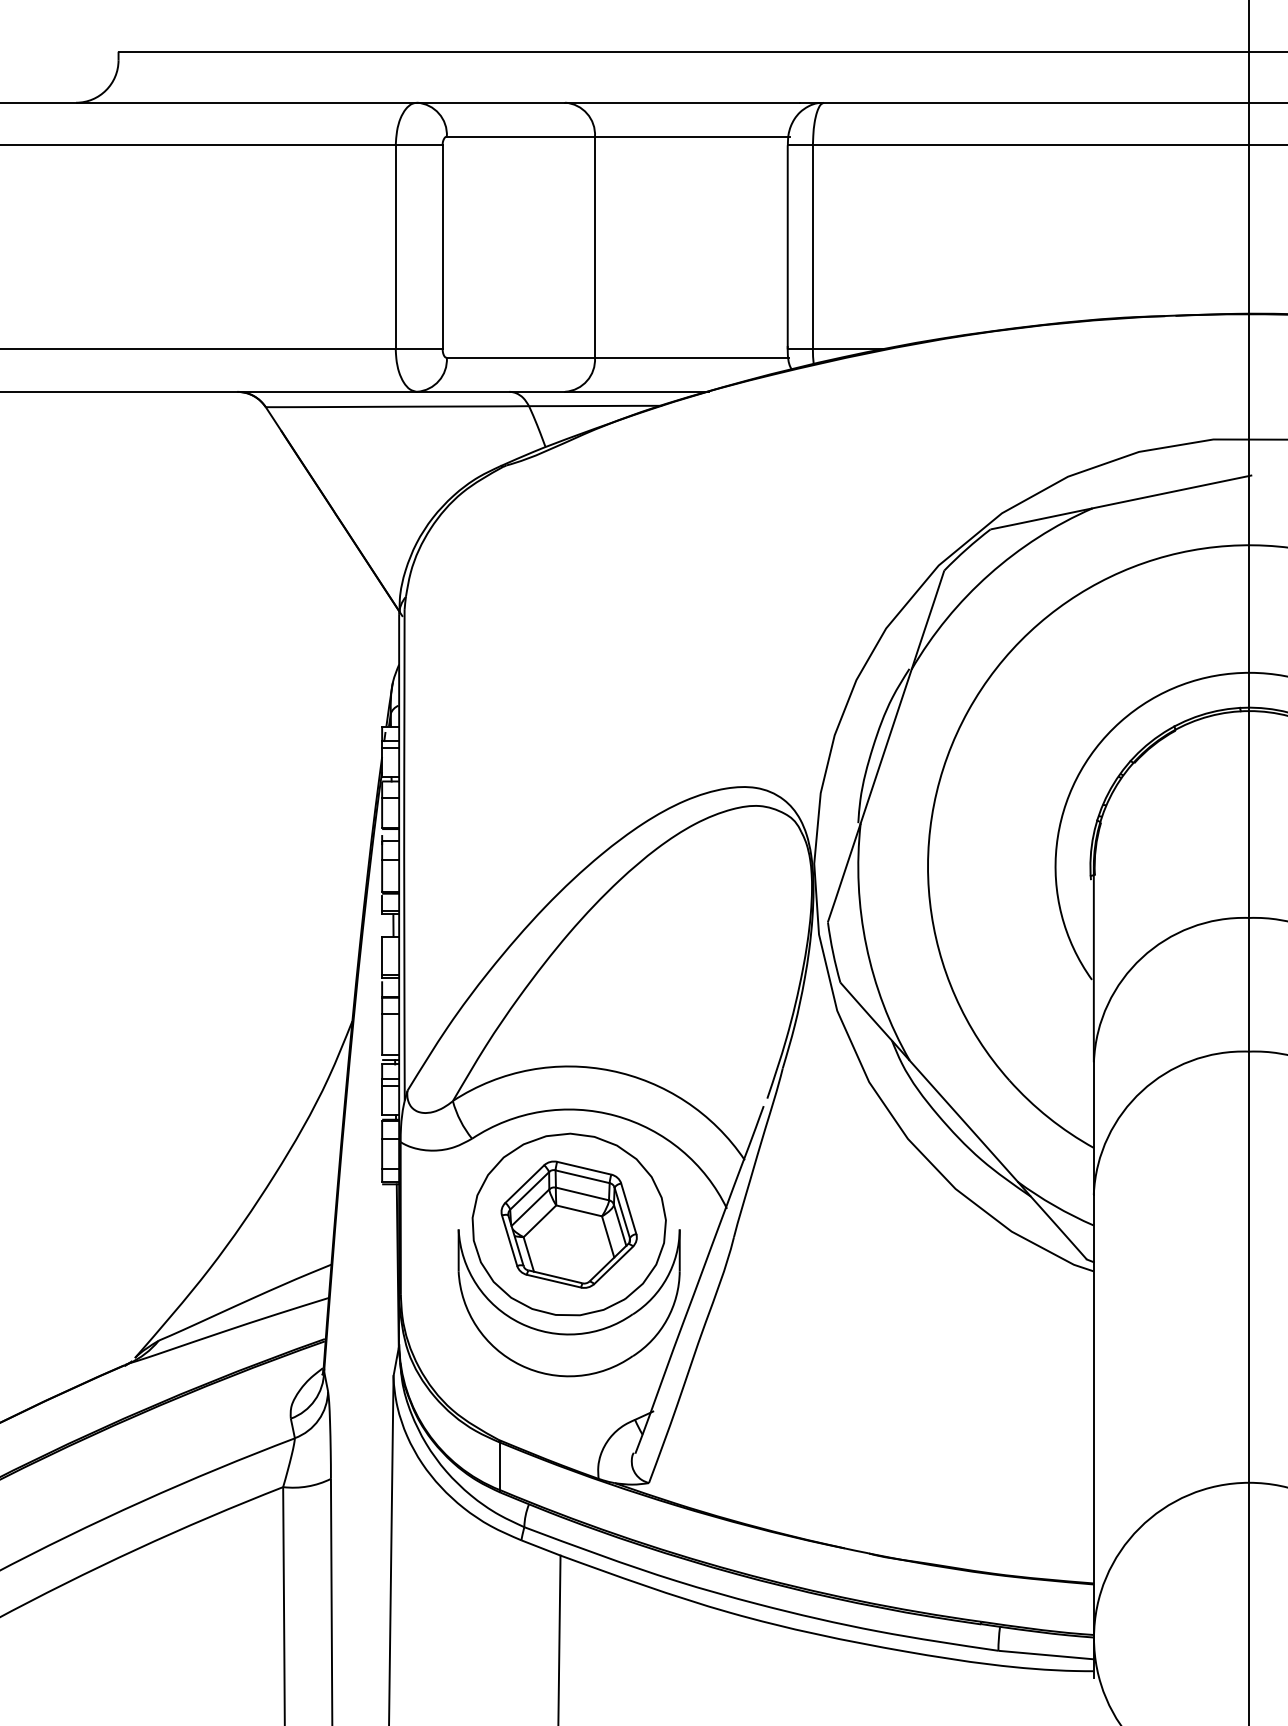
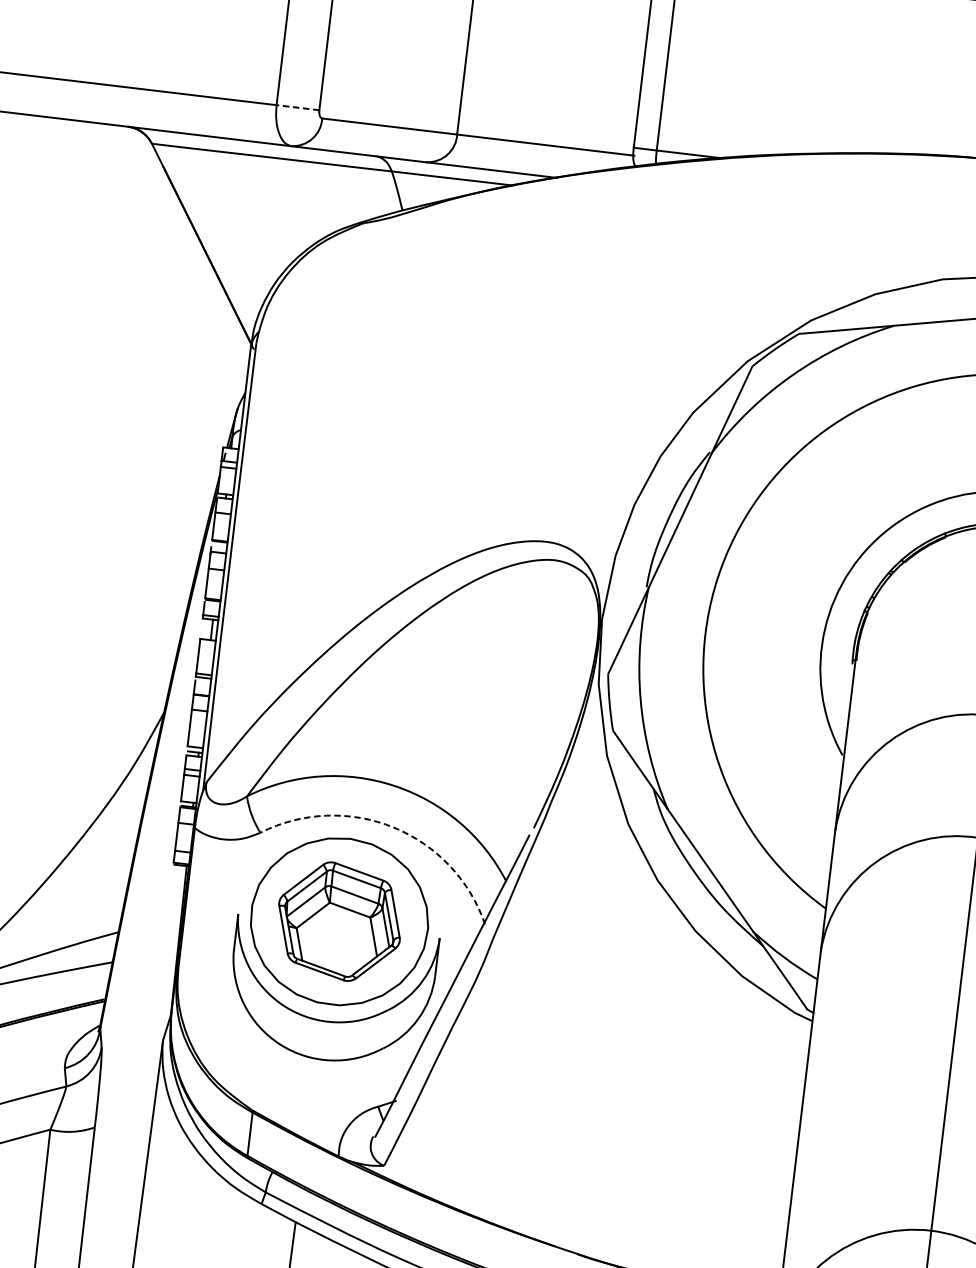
line: (418, 349) -> (297, 107), solid -> dashed
arc: (615, 1115) -> (393, 827), solid -> dashed

